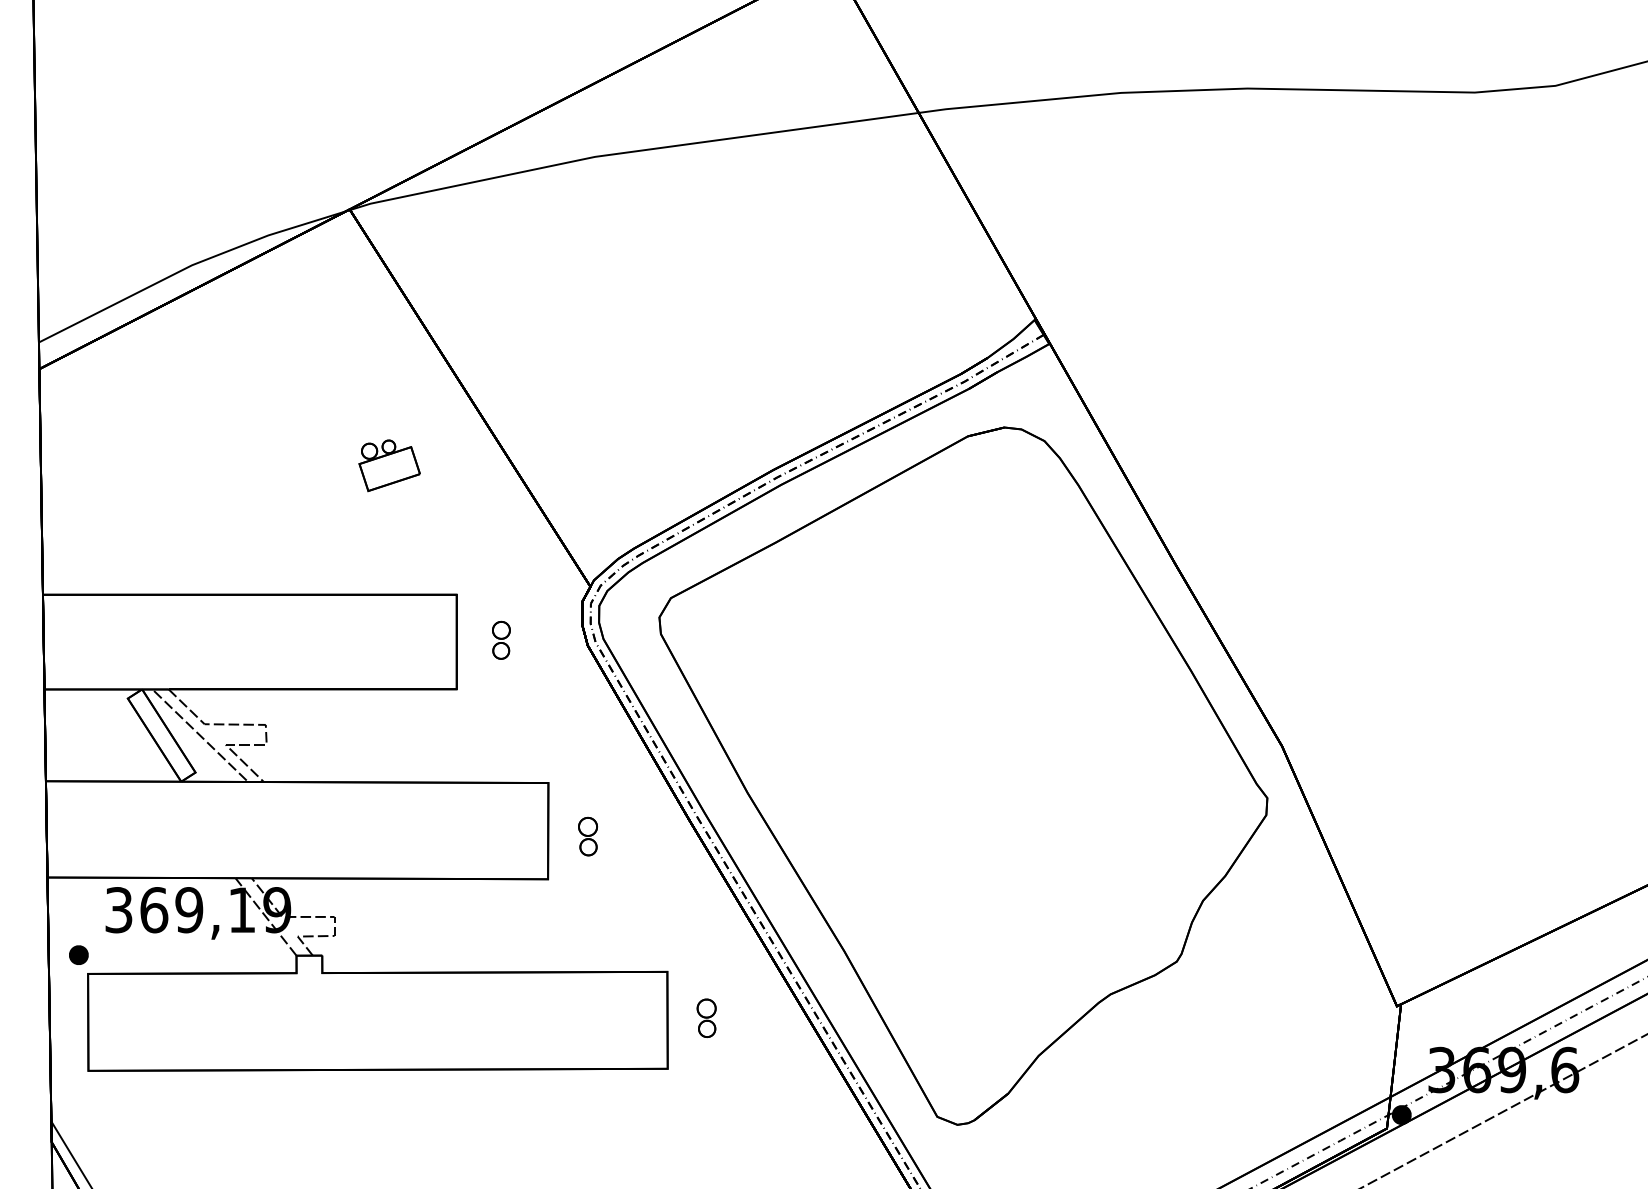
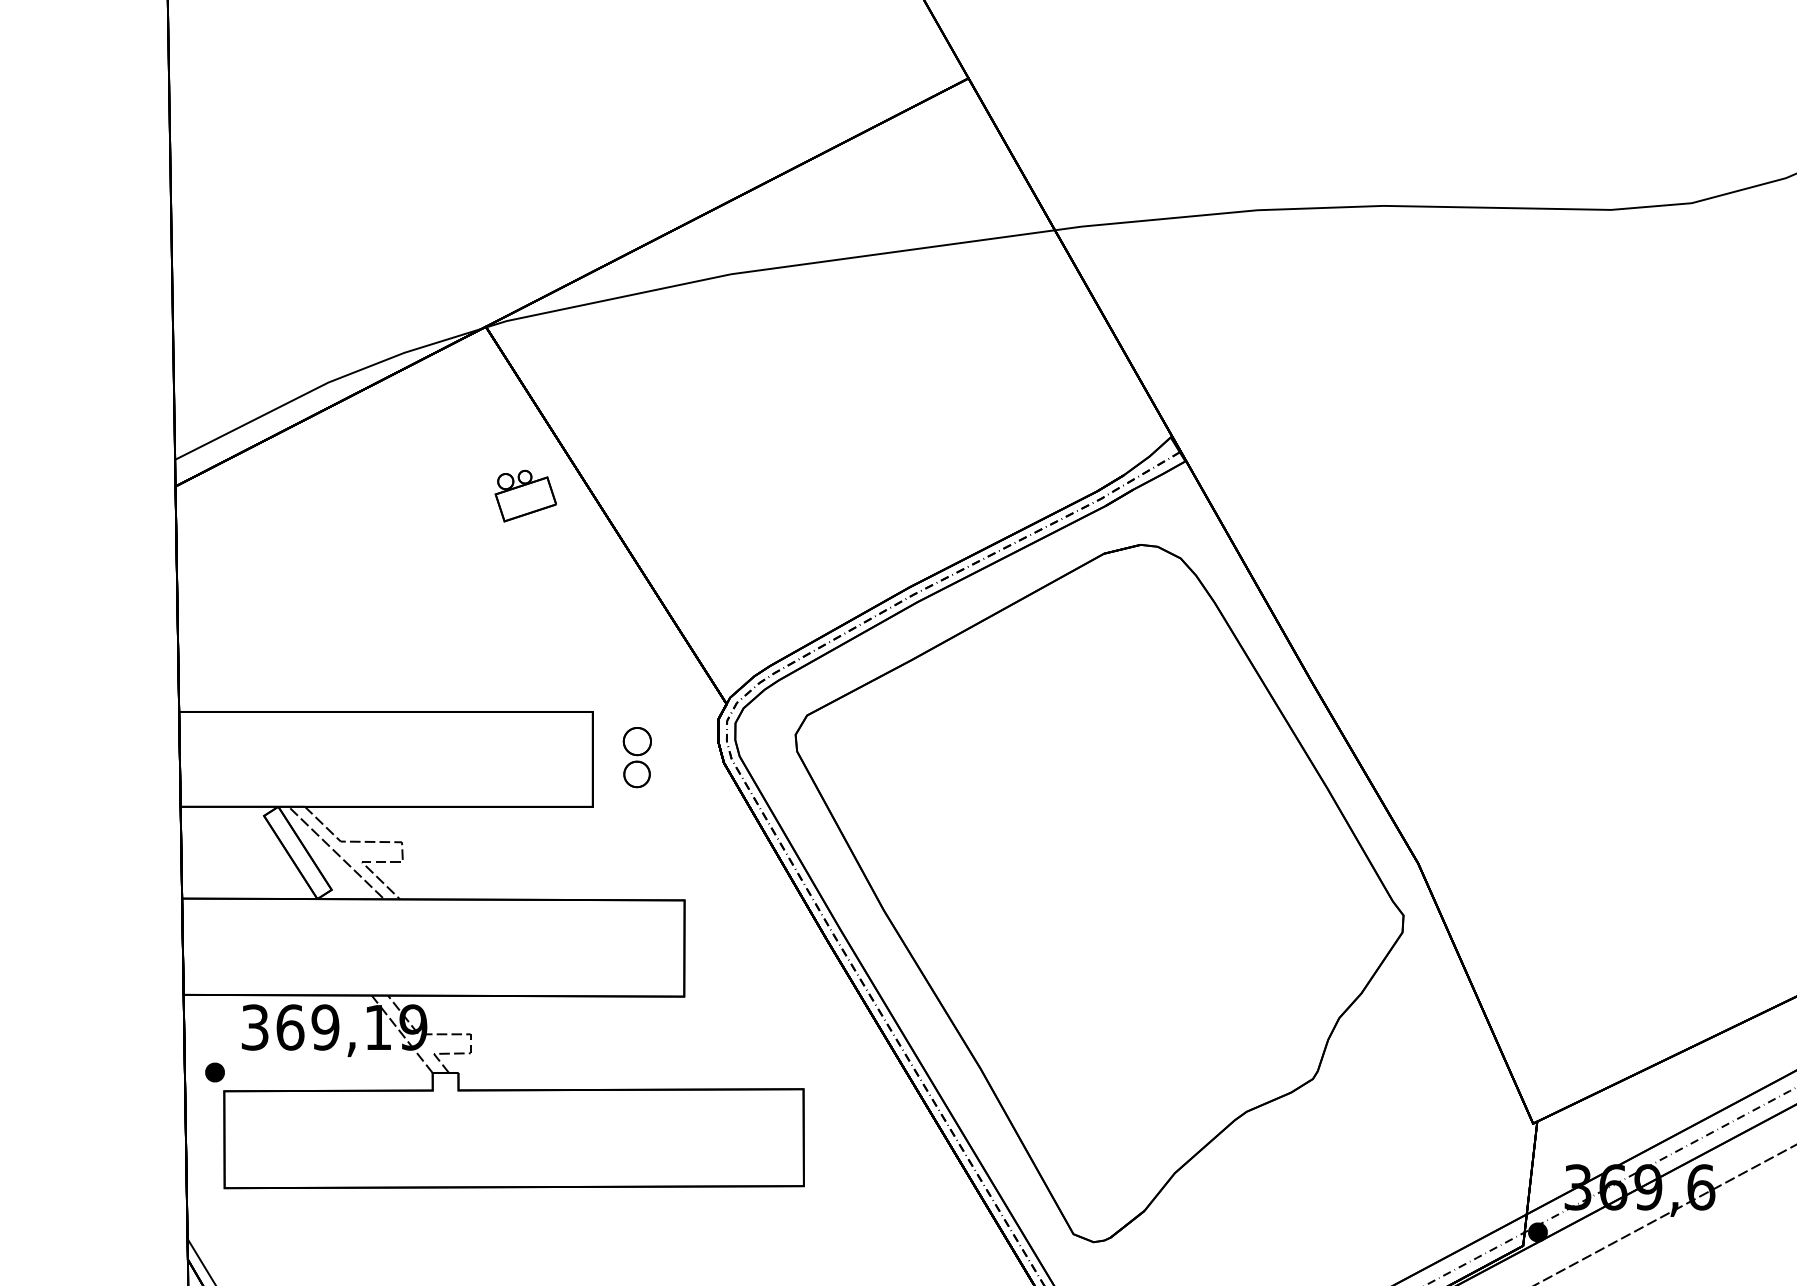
part: (389, 465) -> (525, 495), moved
part: (501, 640) -> (637, 757), size x1.6
part: (588, 836) -> (724, 953), removed
part: (706, 1018) -> (842, 1135), removed

